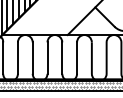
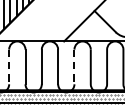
line: (17, 58) -> (8, 67), solid -> dashed
line: (77, 58) -> (74, 67), solid -> dashed

